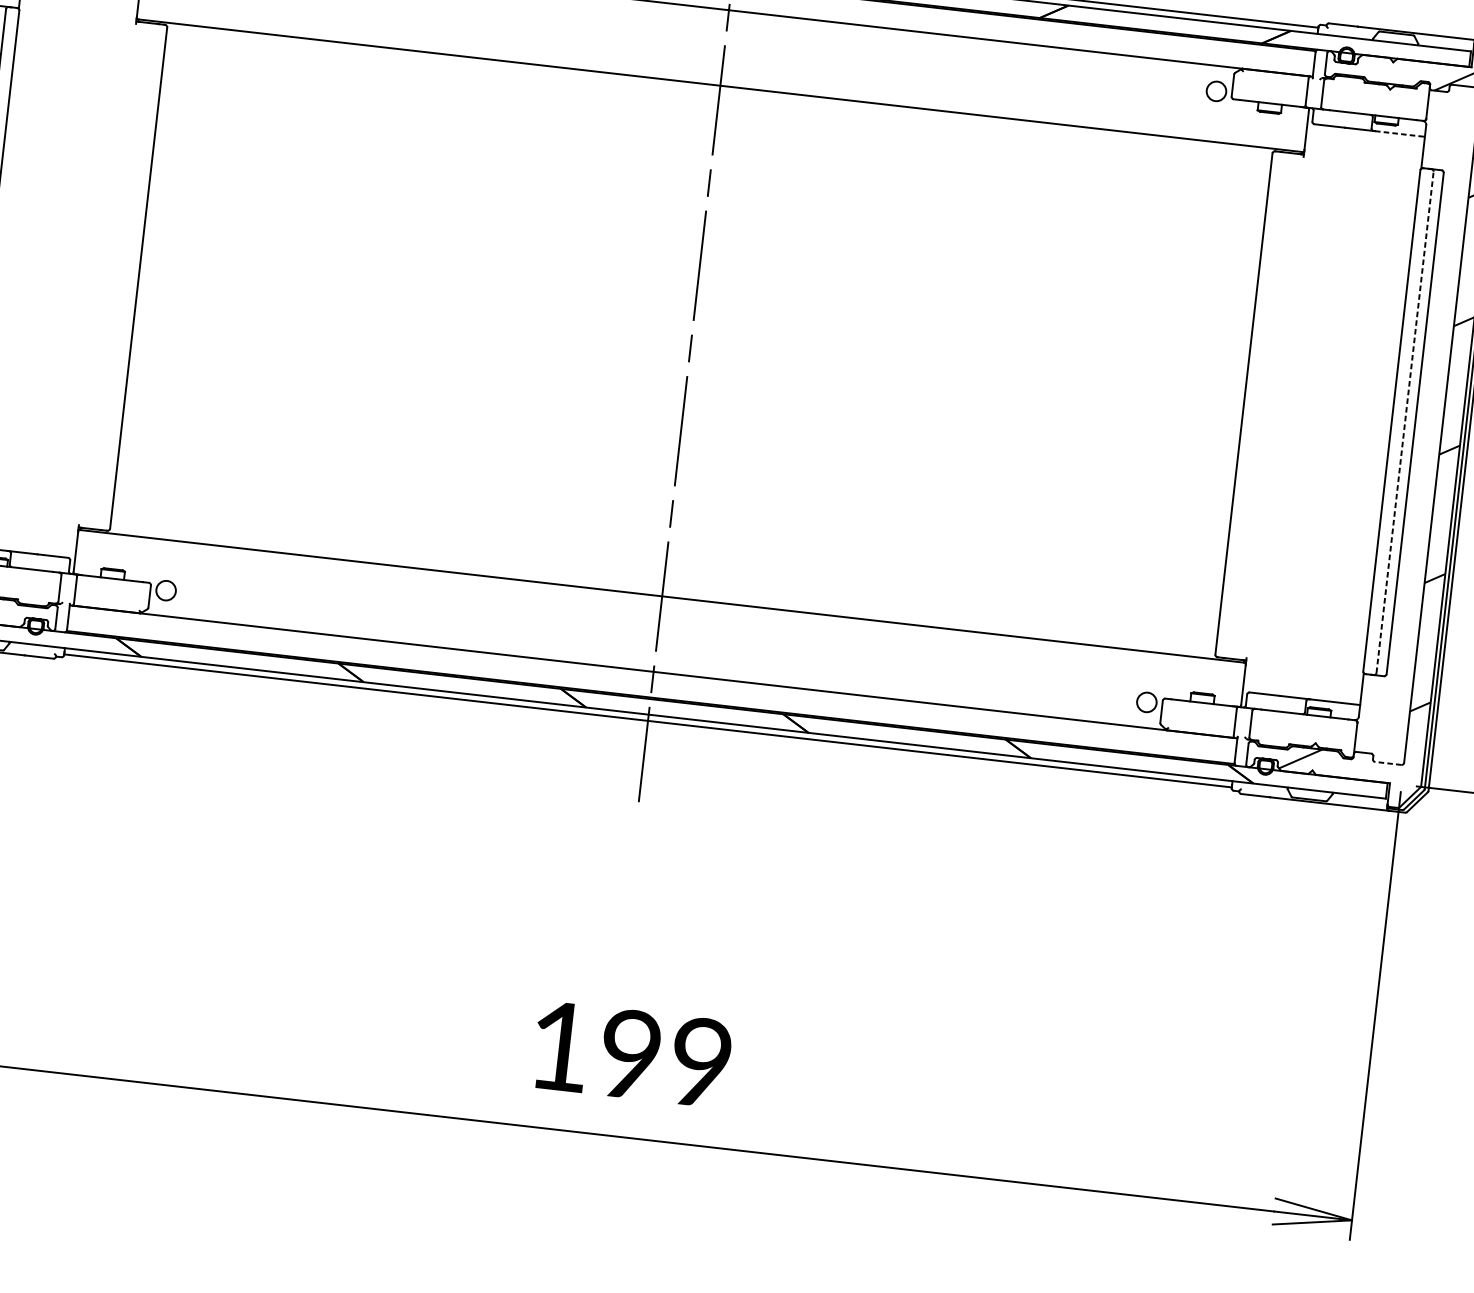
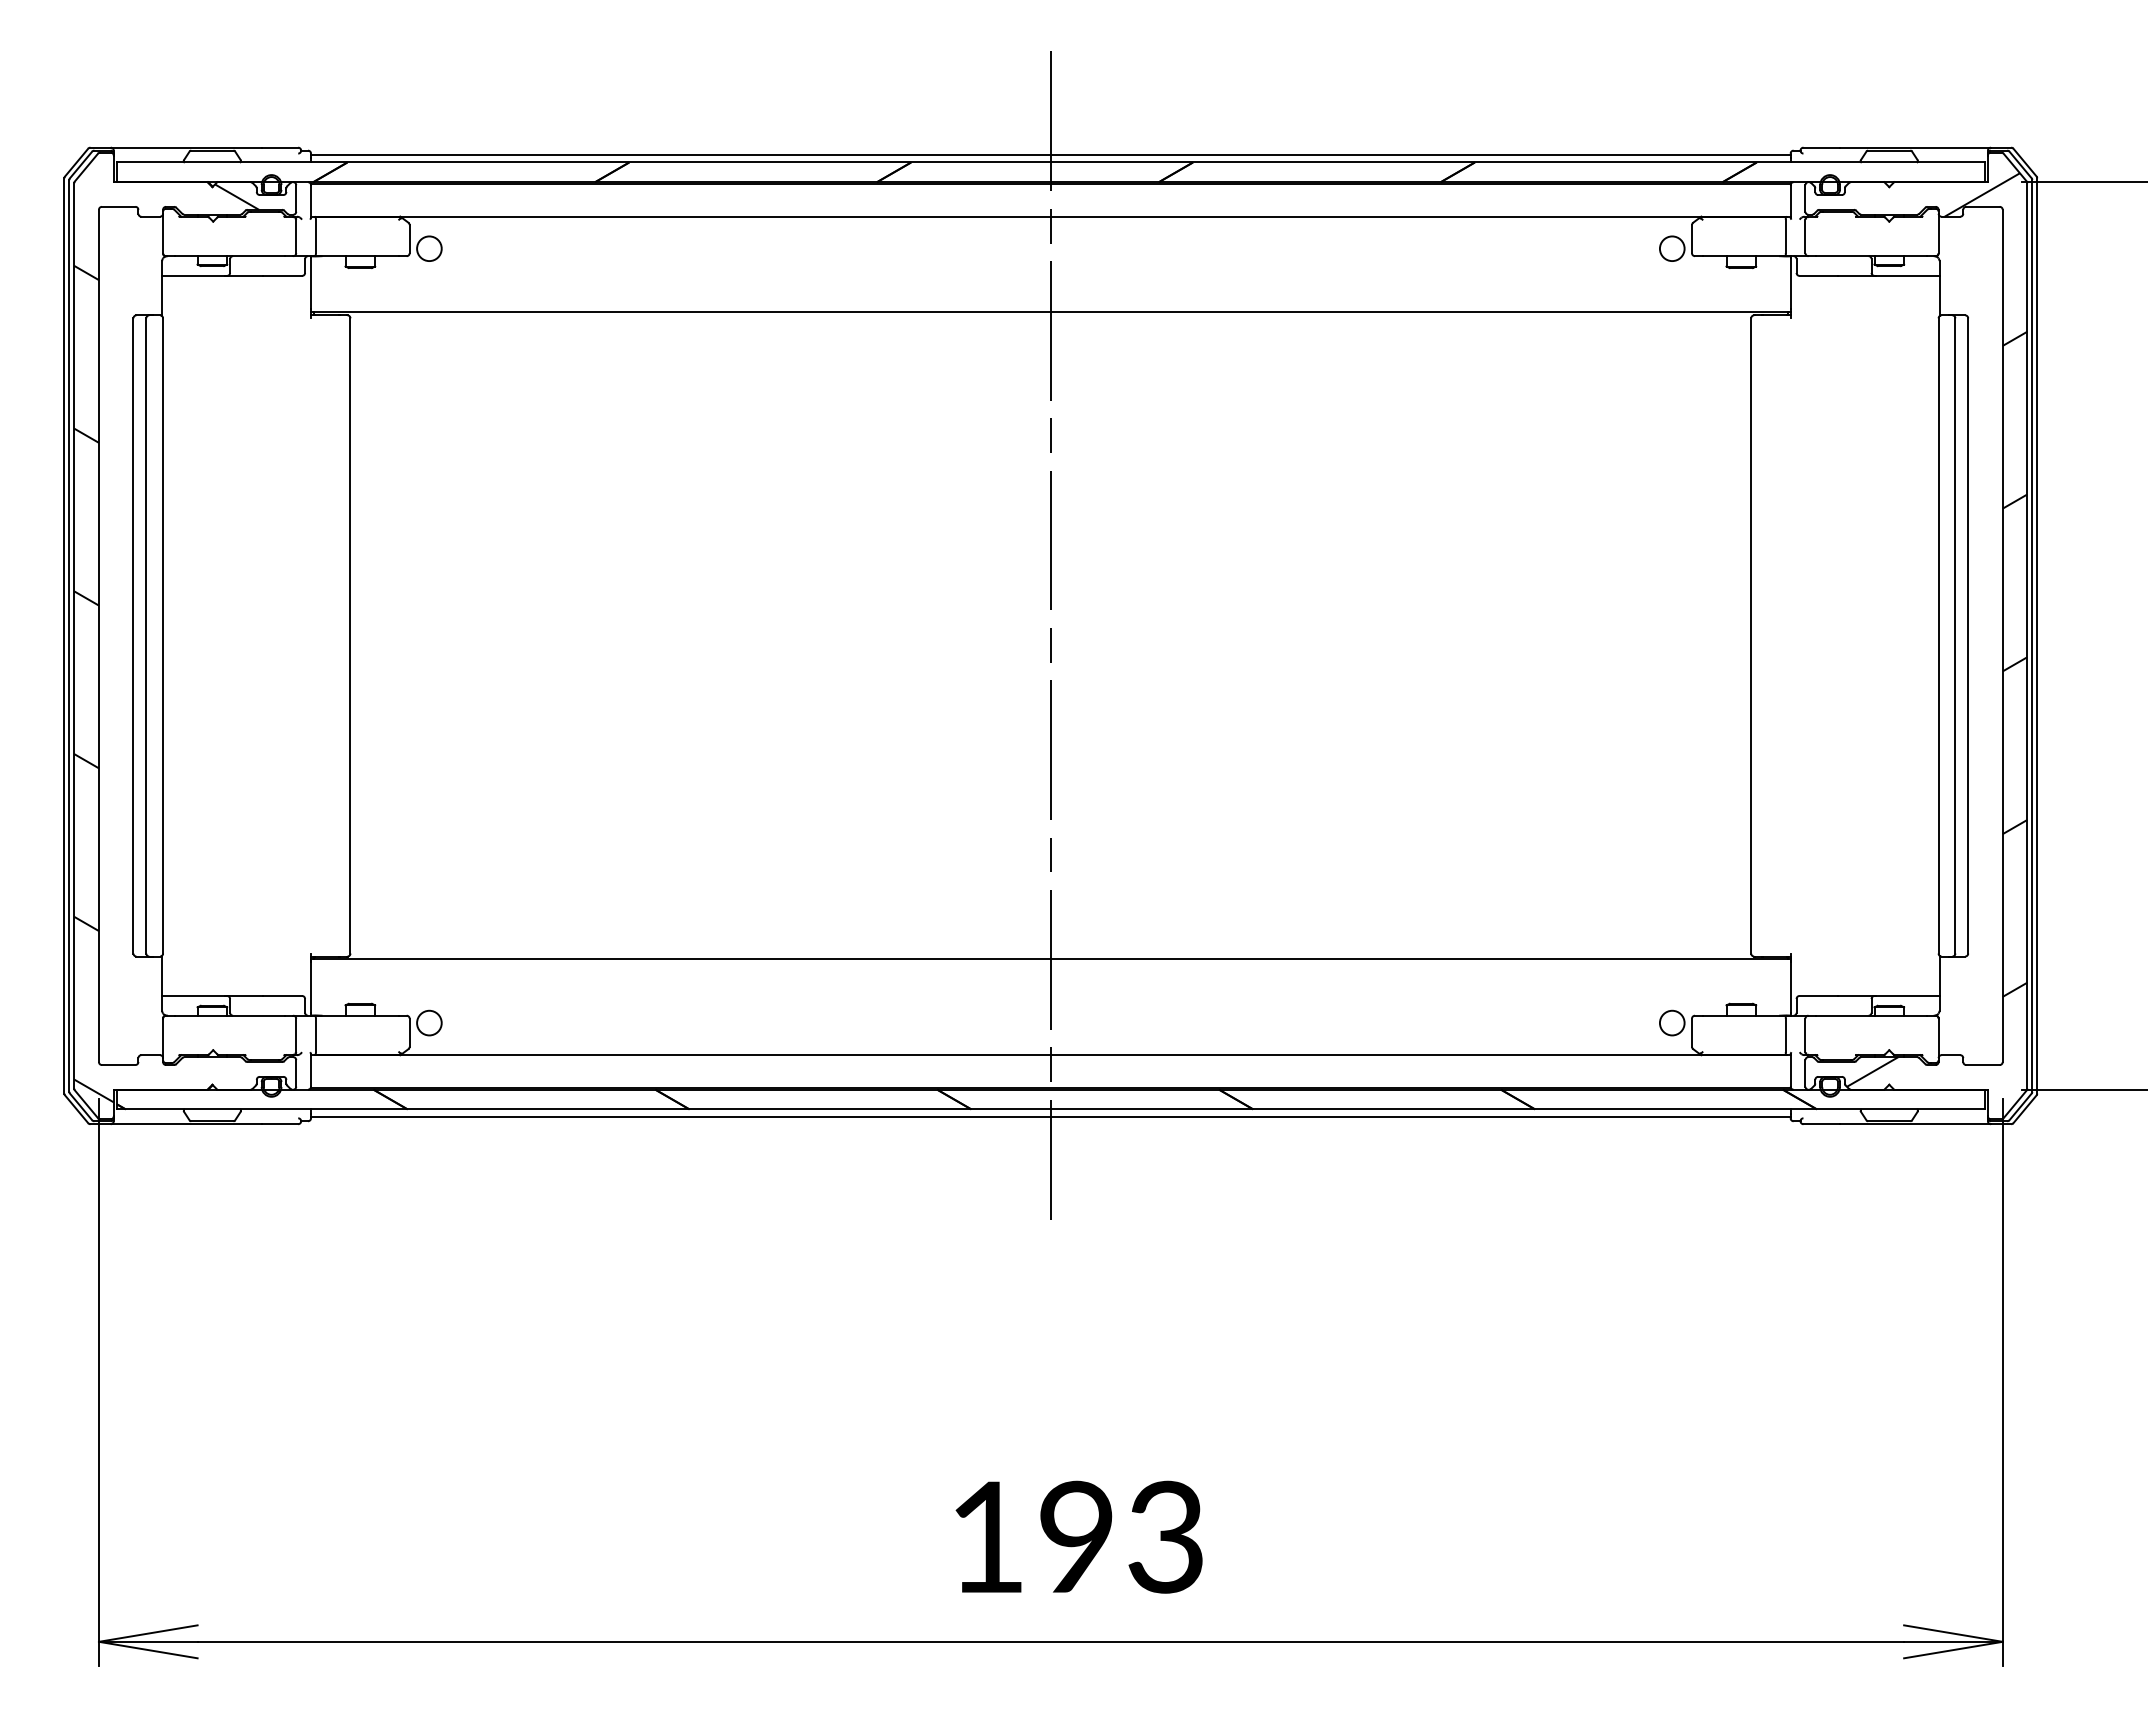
line: (1399, 133) -> (1907, 275), dashed -> solid
line: (1405, 422) -> (1955, 635), dashed -> solid
line: (1388, 763) -> (1983, 1065), dashed -> solid
text: (700, 1061) -> (1165, 1536), 199 -> 193

